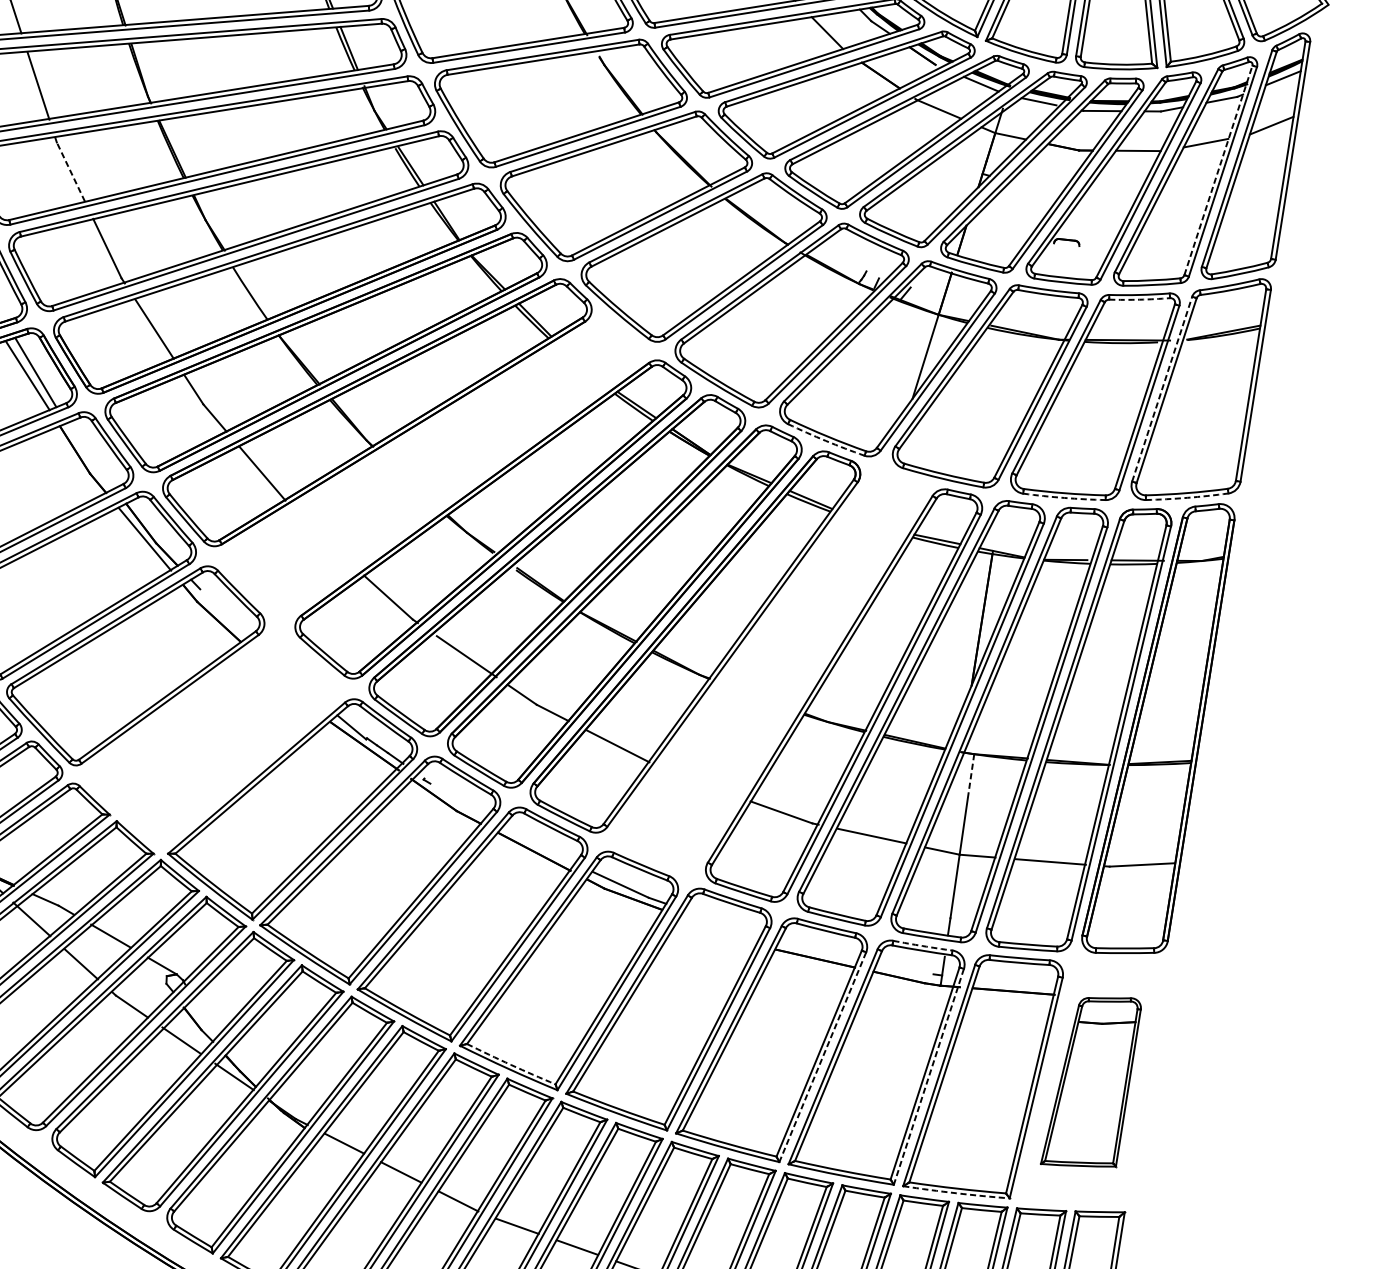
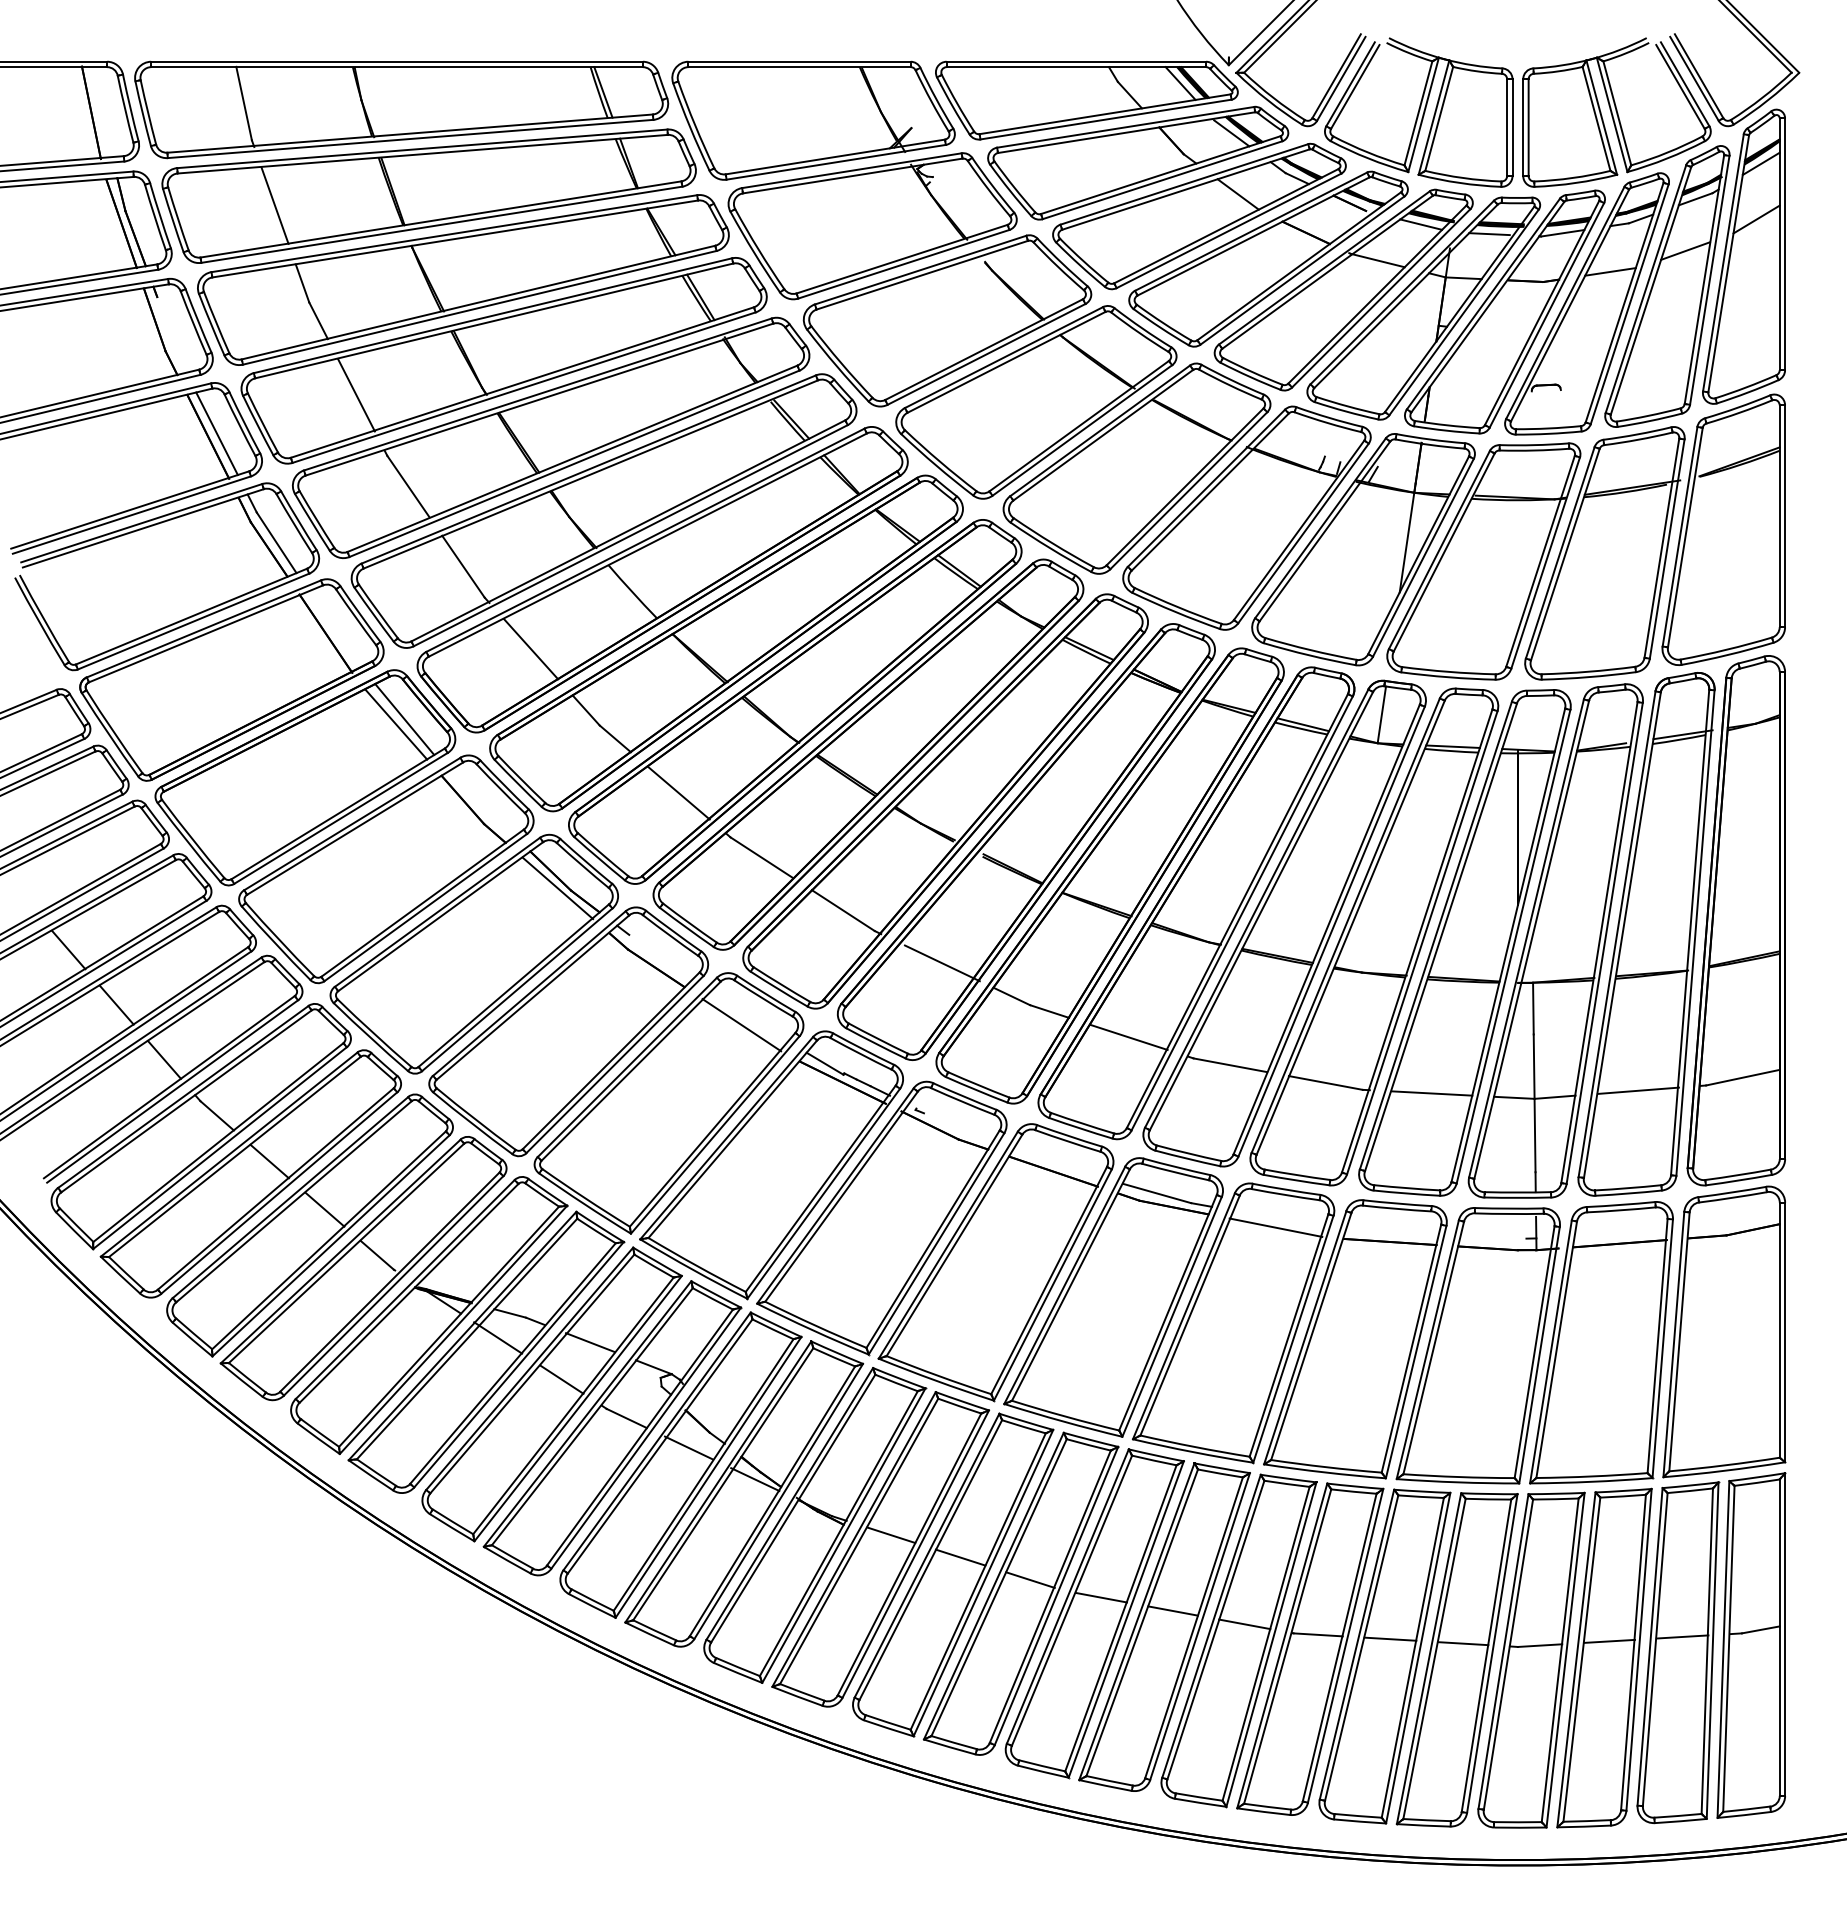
line: (1218, 170) -> (1704, 279), dashed -> solid
line: (70, 171) -> (408, 486), dashed -> solid
arc: (1139, 299) -> (1638, 439), dashed -> solid
line: (1162, 389) -> (1680, 536), dashed -> solid
arc: (825, 441) -> (1309, 655), dashed -> solid
part: (431, 466) -> (868, 754), added
arc: (1063, 498) -> (1588, 677), dashed -> solid
arc: (1186, 498) -> (1727, 655), dashed -> solid
part: (767, 669) -> (1284, 923), added
part: (211, 740) -> (668, 1103), added
line: (971, 776) -> (1533, 1008), dashed -> solid
line: (718, 930) -> (1275, 1227), added
arc: (923, 945) -> (1509, 1208), dashed -> solid
line: (823, 1057) -> (1416, 1352), dashed -> solid
arc: (511, 1064) -> (1065, 1416), dashed -> solid
line: (928, 1077) -> (1539, 1355), dashed -> solid
part: (1091, 1081) -> (1724, 1331), size x1.43
arc: (956, 1192) -> (1591, 1481), dashed -> solid

